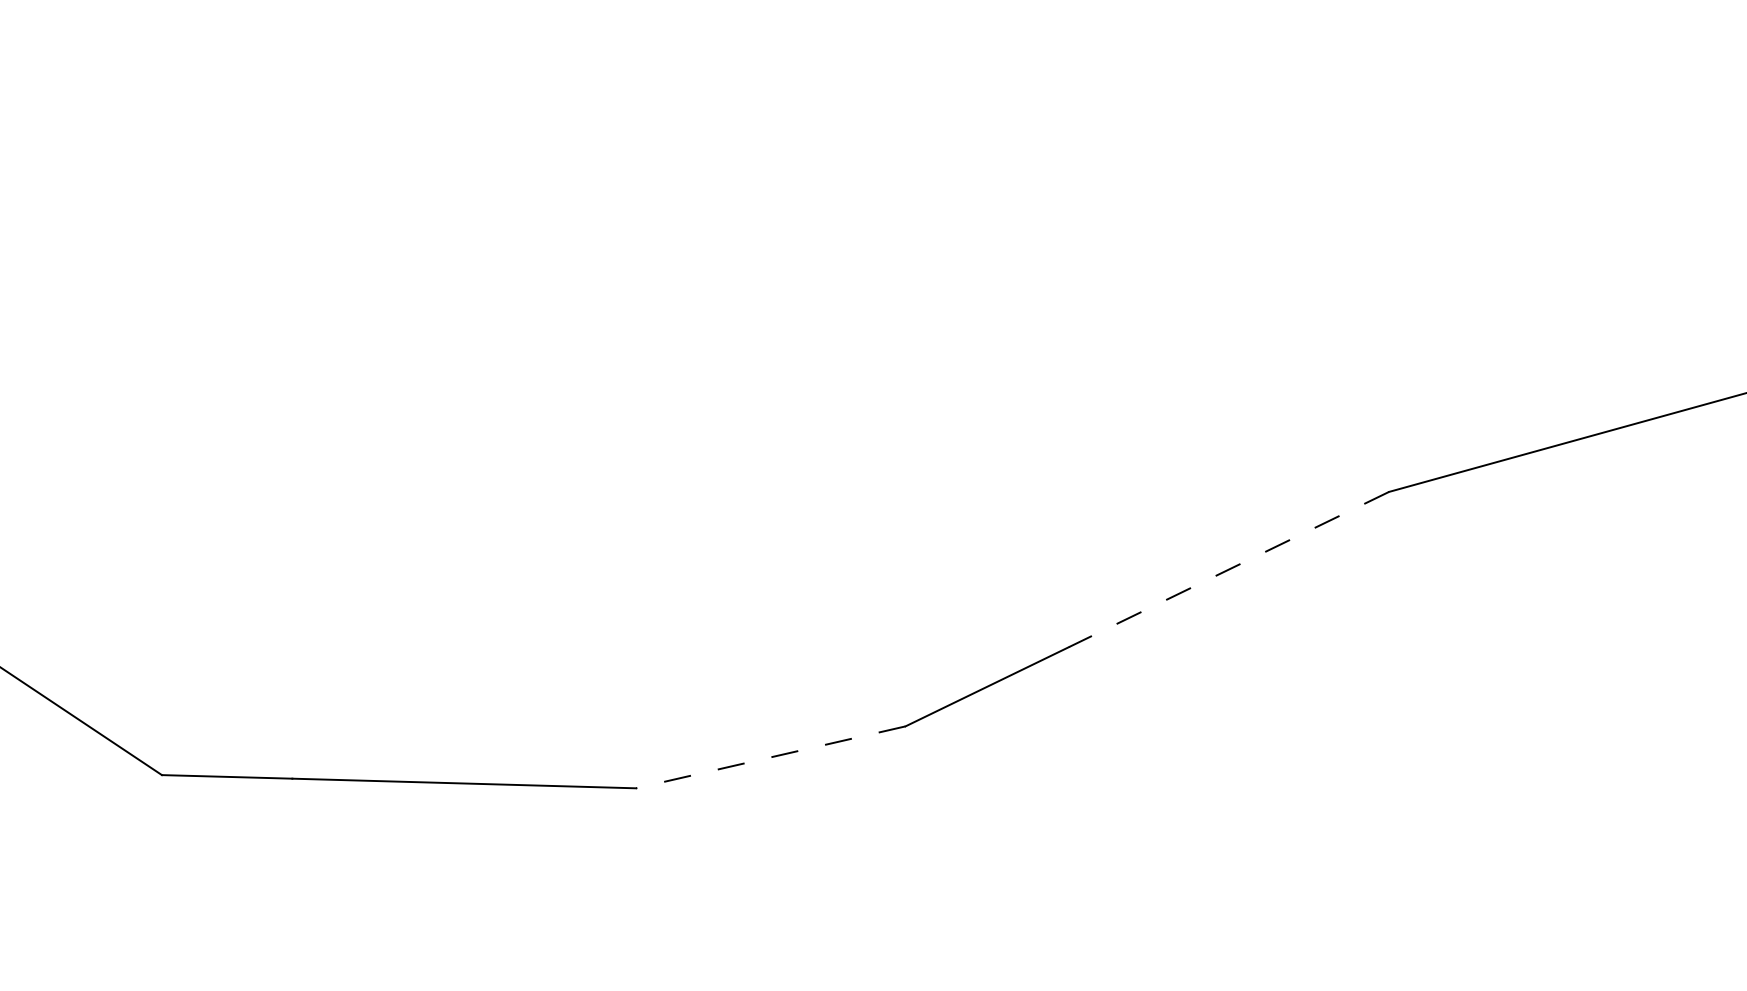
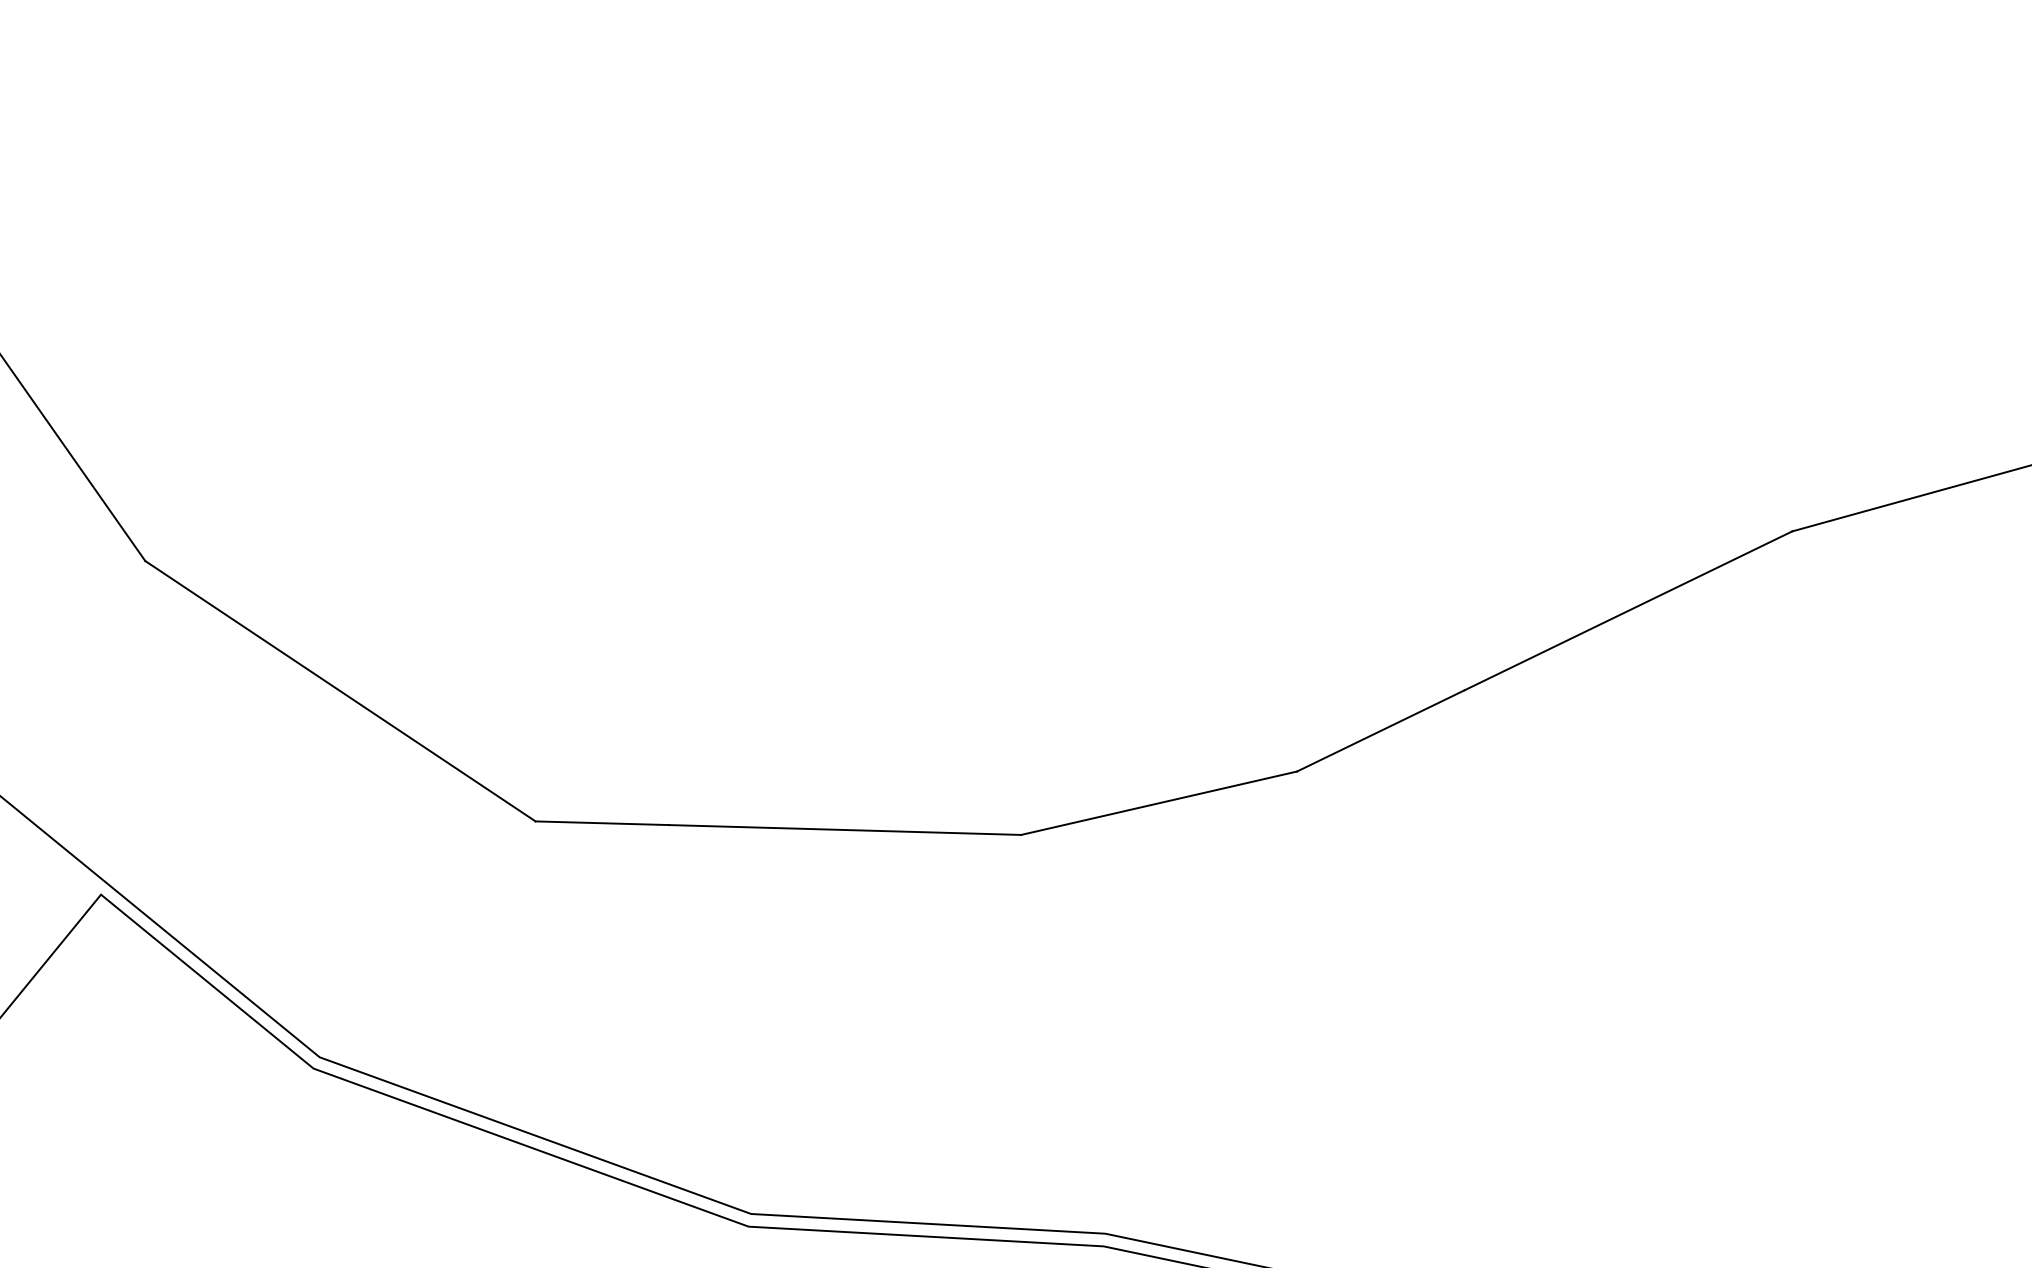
line: (1228, 570) -> (1627, 611), dashed -> solid
line: (771, 757) -> (1159, 803), dashed -> solid

